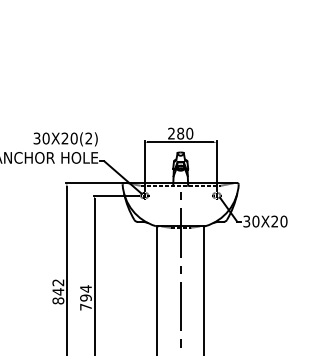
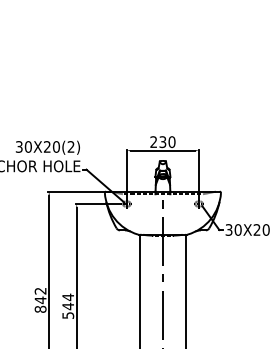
text: (180, 133) -> (162, 141), 280 -> 230
text: (85, 302) -> (67, 310), 794 -> 544

